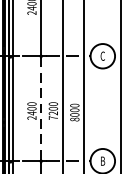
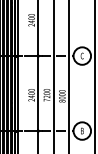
line: (41, 108) -> (38, 93), dashed -> solid

